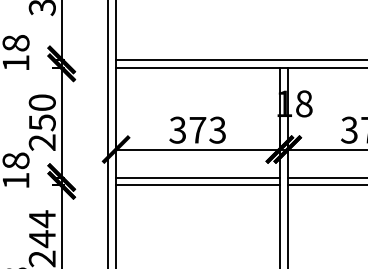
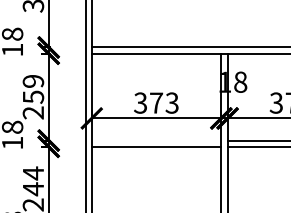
text: (42, 101) -> (33, 80), 250 -> 259
line: (197, 177) -> (156, 140), removed

